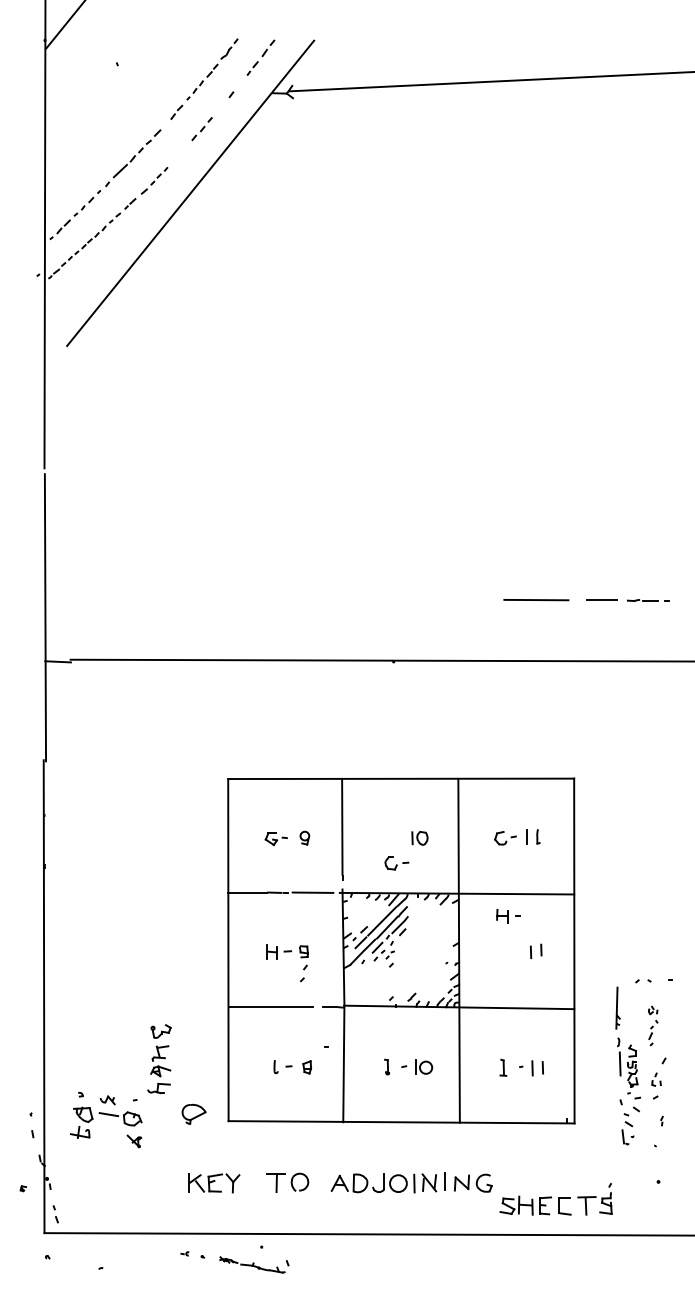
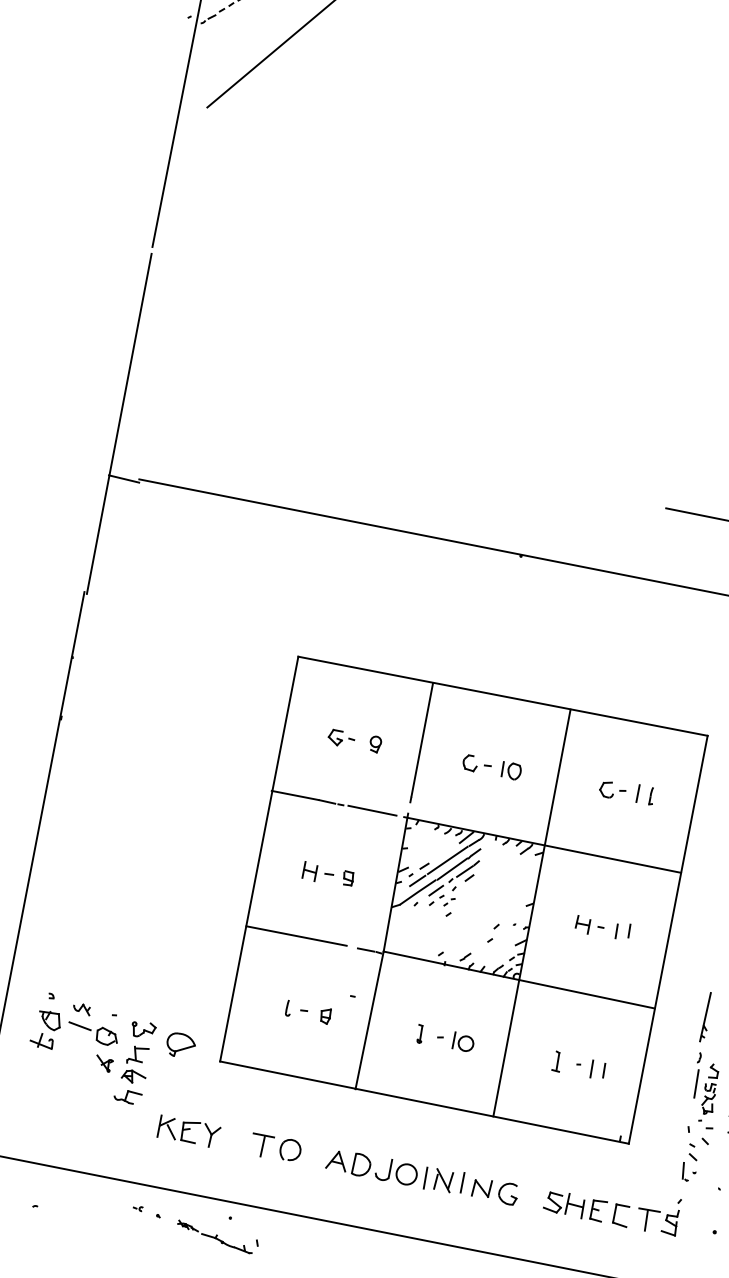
part: (396, 863) -> (476, 764), moved
part: (508, 916) -> (590, 926), moved
part: (303, 973) -> (492, 933), moved
part: (159, 1059) -> (135, 1062), moved
part: (555, 1199) -> (611, 1205), moved

